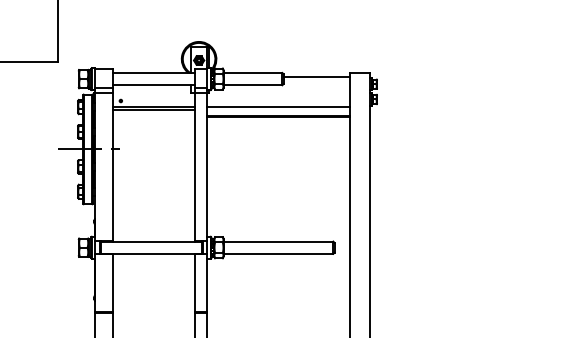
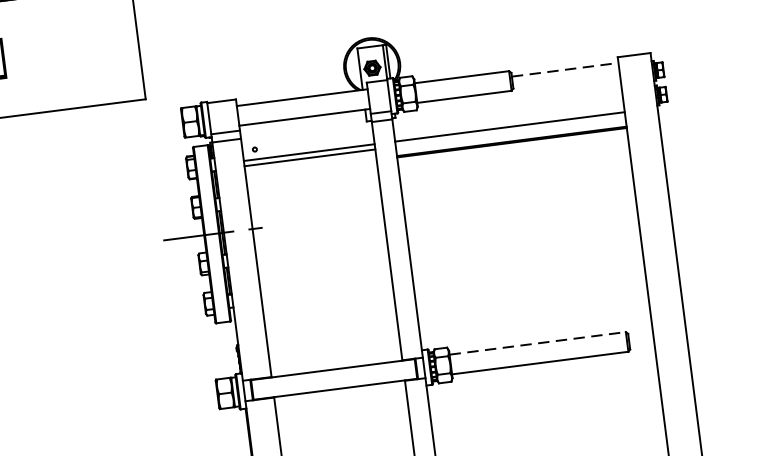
line: (317, 76) -> (566, 69), solid -> dashed
line: (278, 241) -> (537, 343), solid -> dashed

